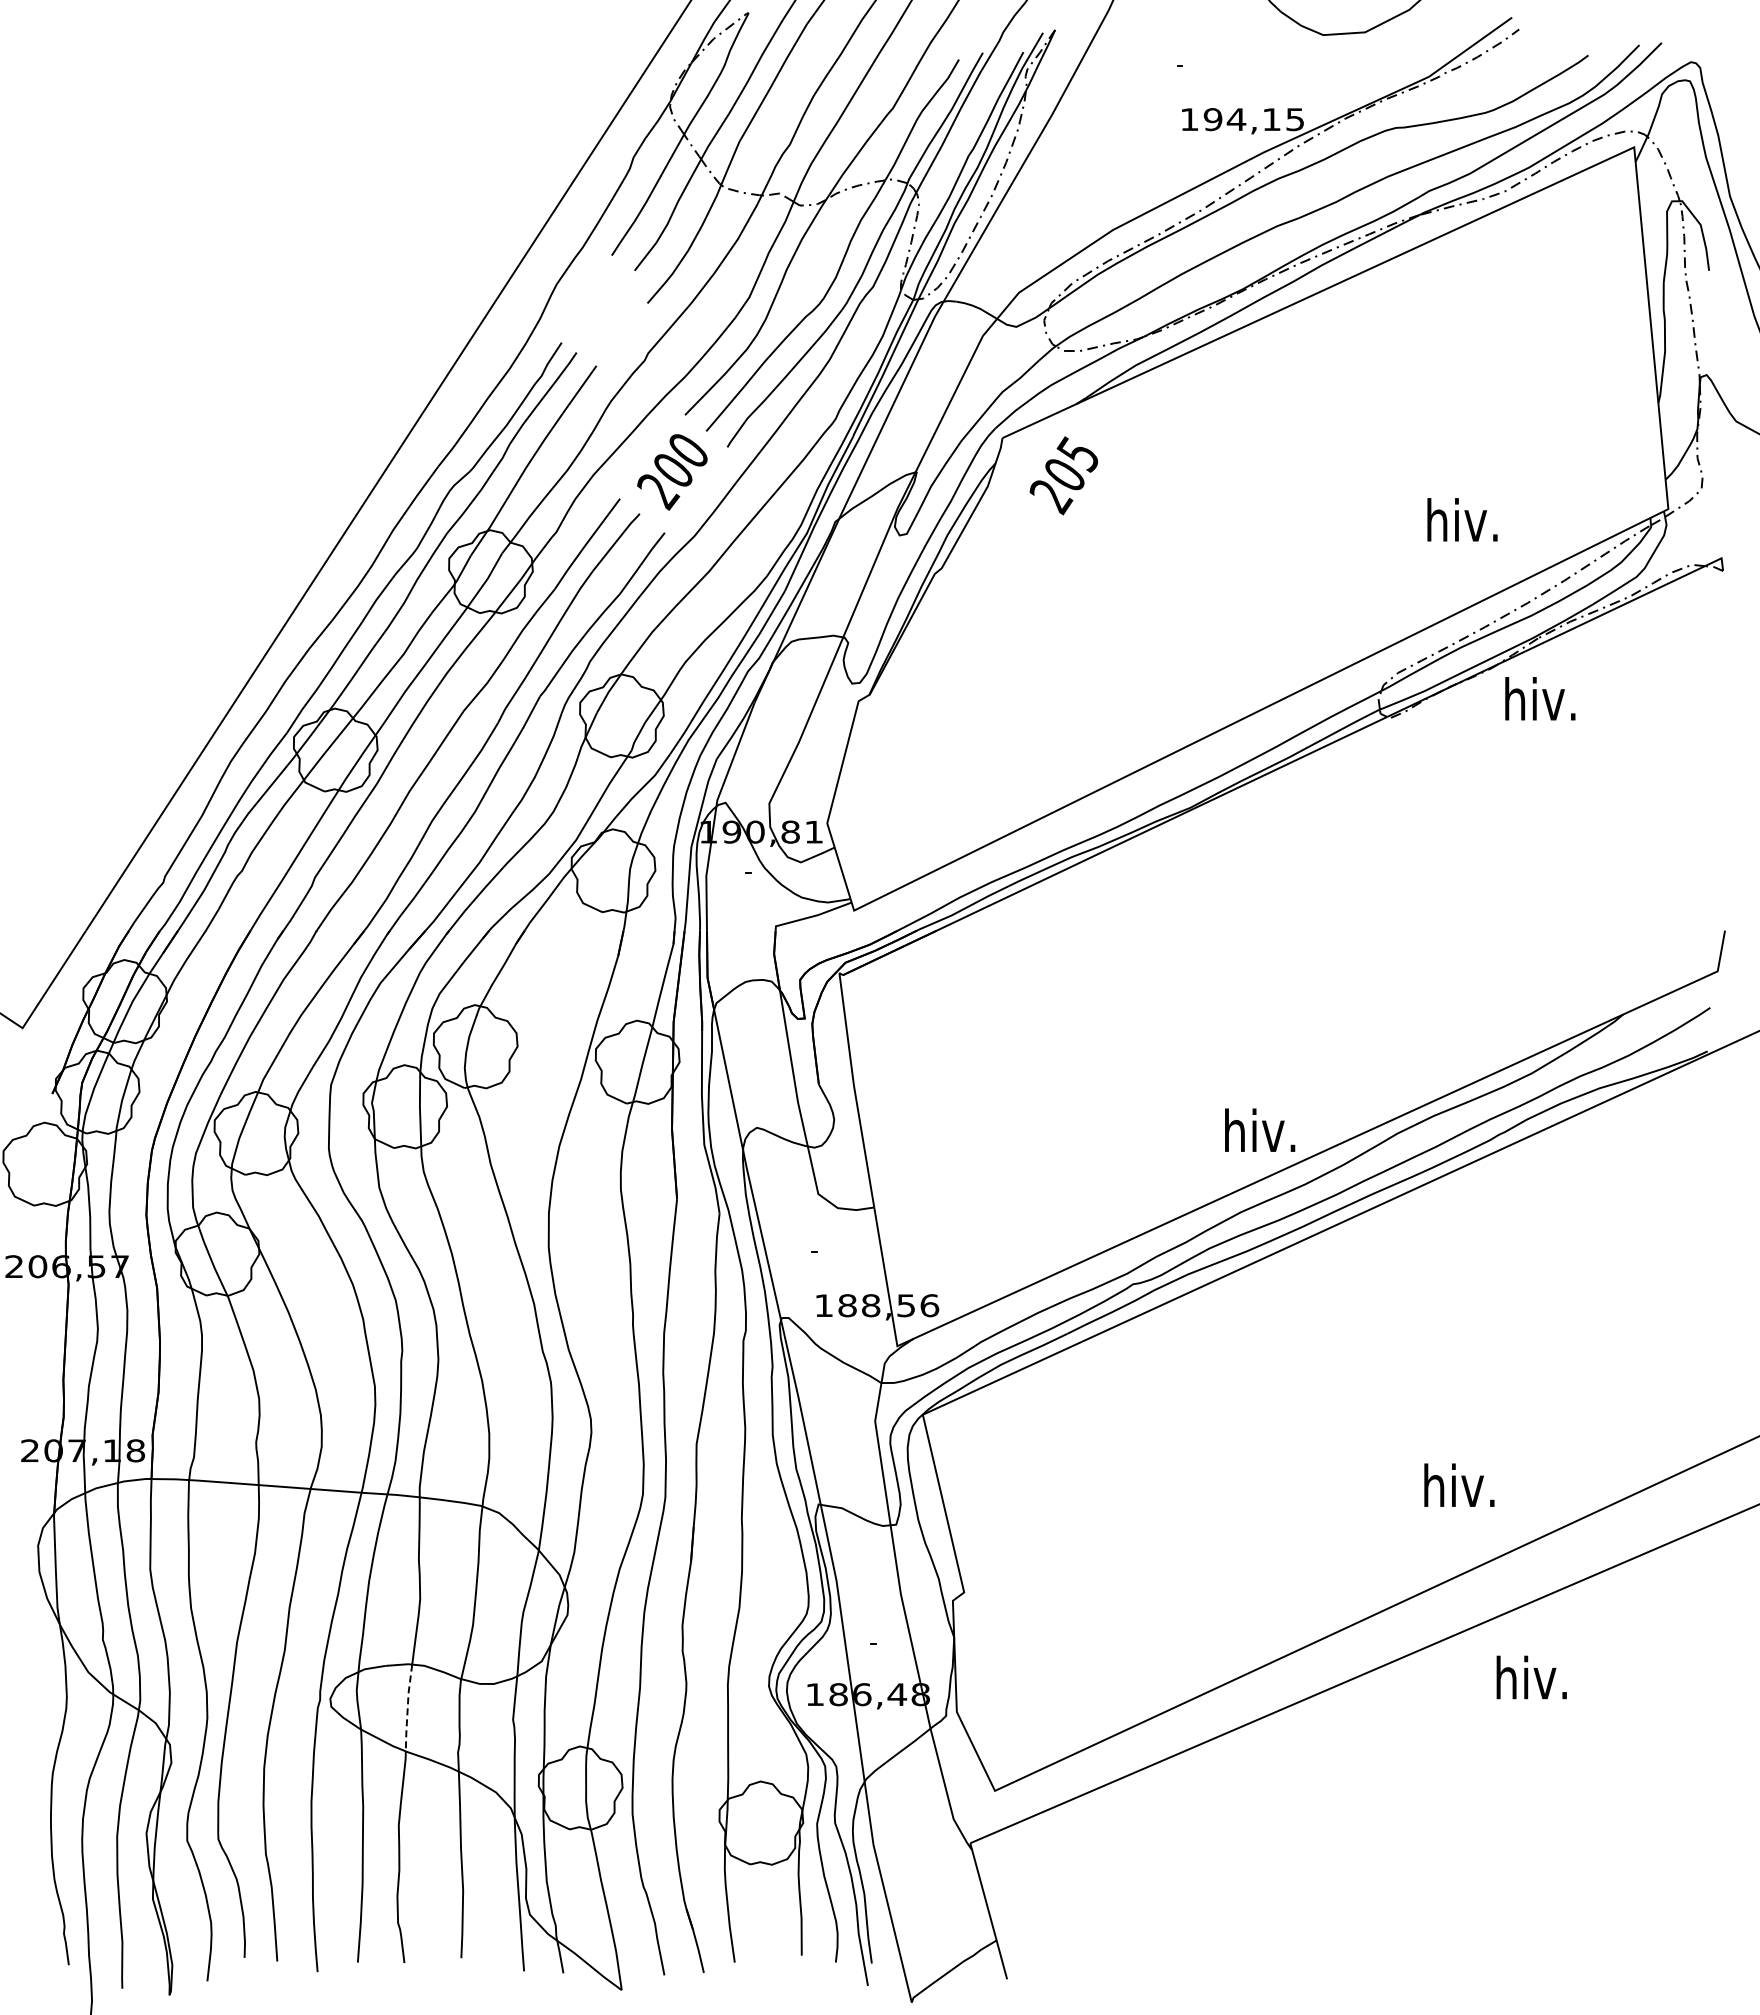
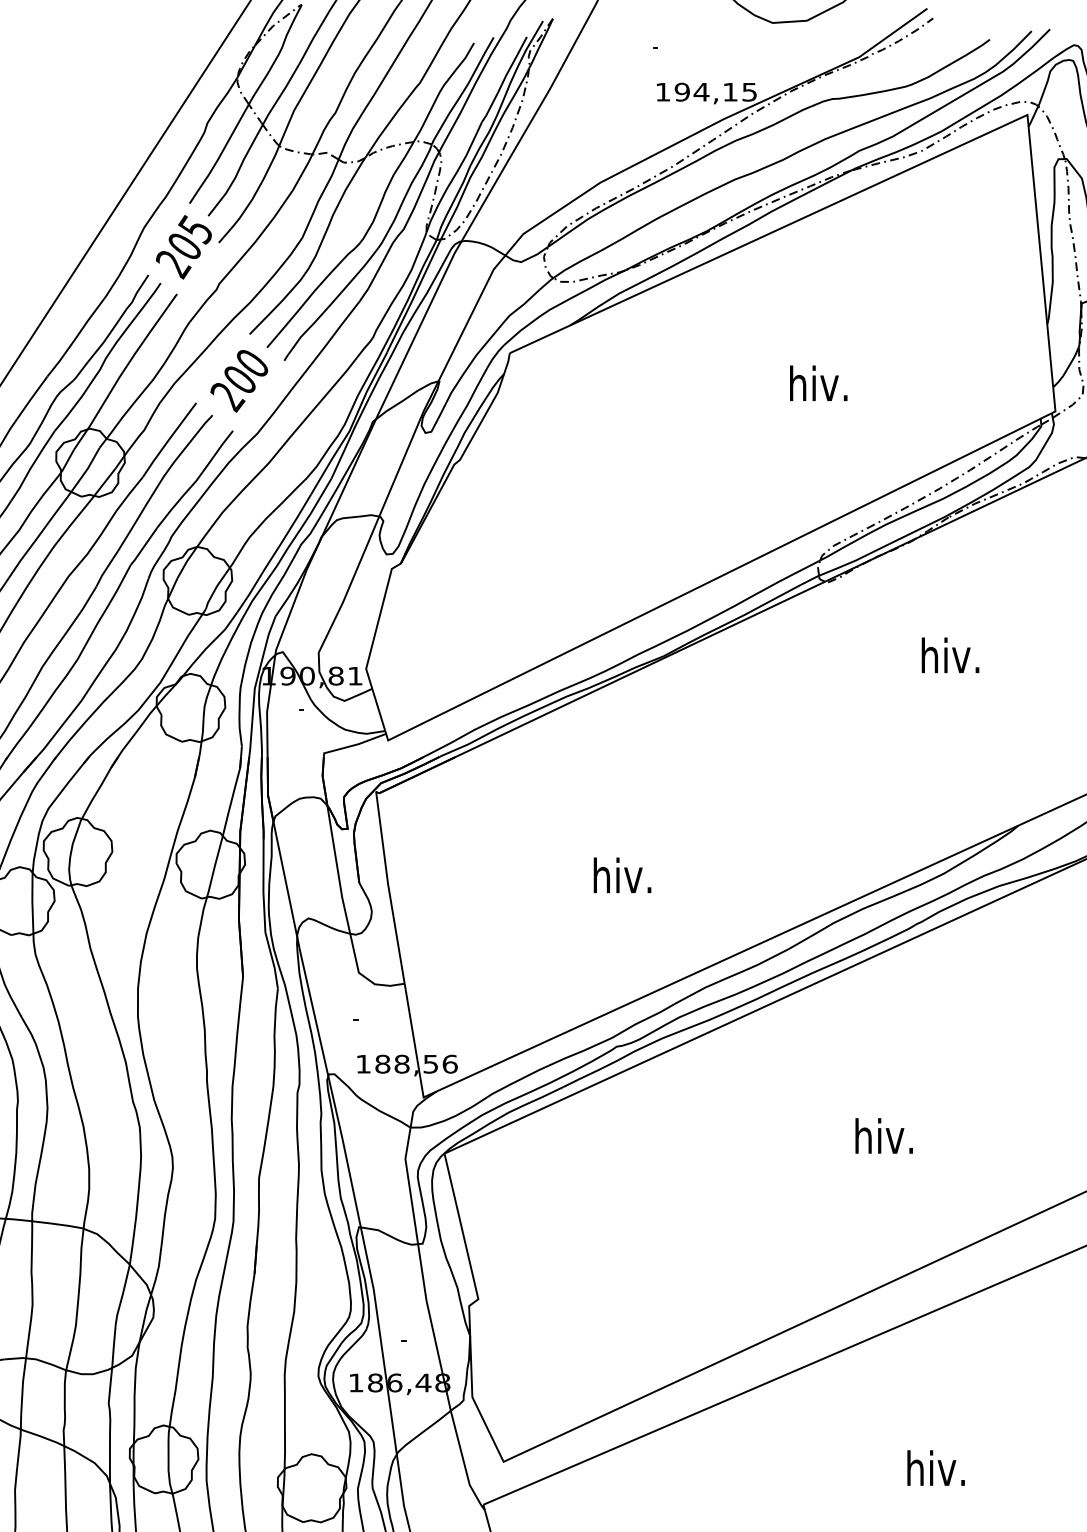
text: (1063, 475) -> (183, 247), moved
text: (1462, 519) -> (818, 383), moved
text: (1540, 698) -> (950, 655), moved
text: (1260, 1129) -> (622, 874), moved
text: (1459, 1484) -> (884, 1135), moved
text: (1531, 1677) -> (935, 1468), moved
line: (407, 1708) -> (22, 1394), dashed -> solid

